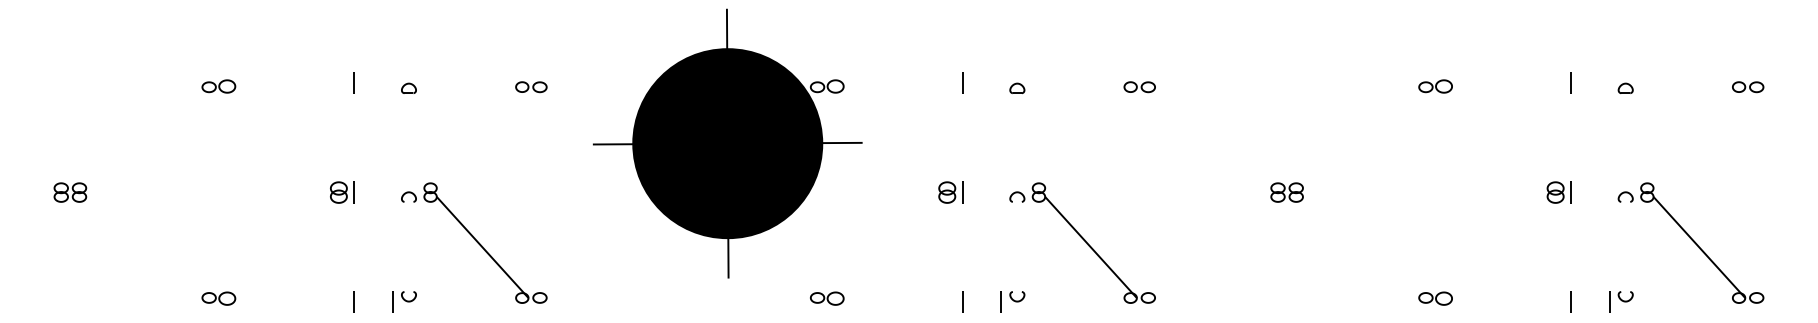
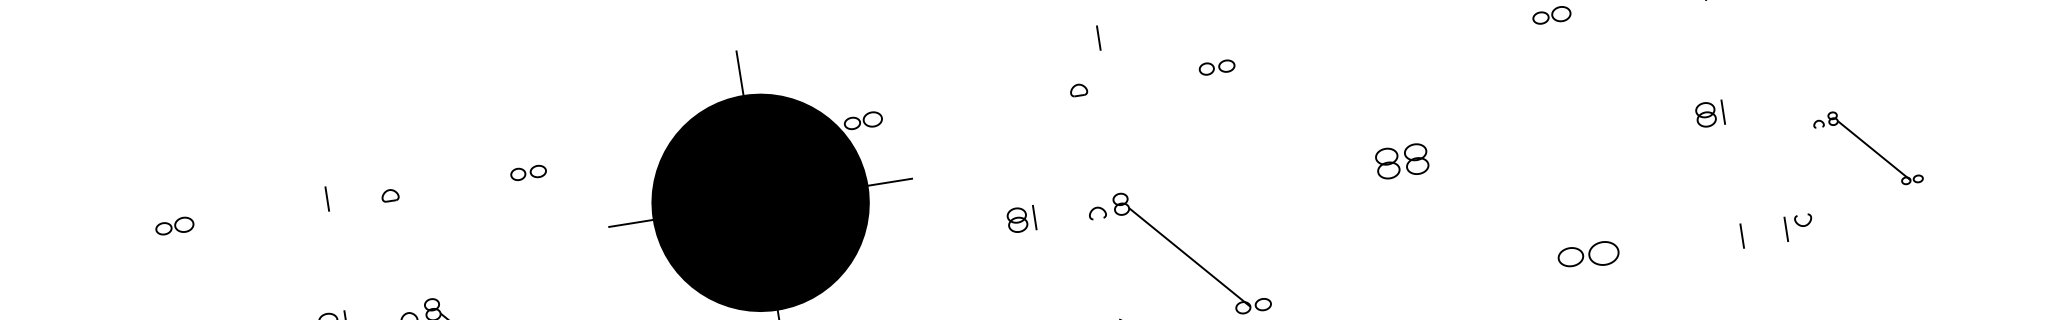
line: (962, 82) -> (1098, 37), moved
part: (1286, 192) -> (1401, 161), size x1.4
part: (1690, 242) -> (1867, 147), size x0.6
part: (1435, 298) -> (1588, 255), size x1.6

